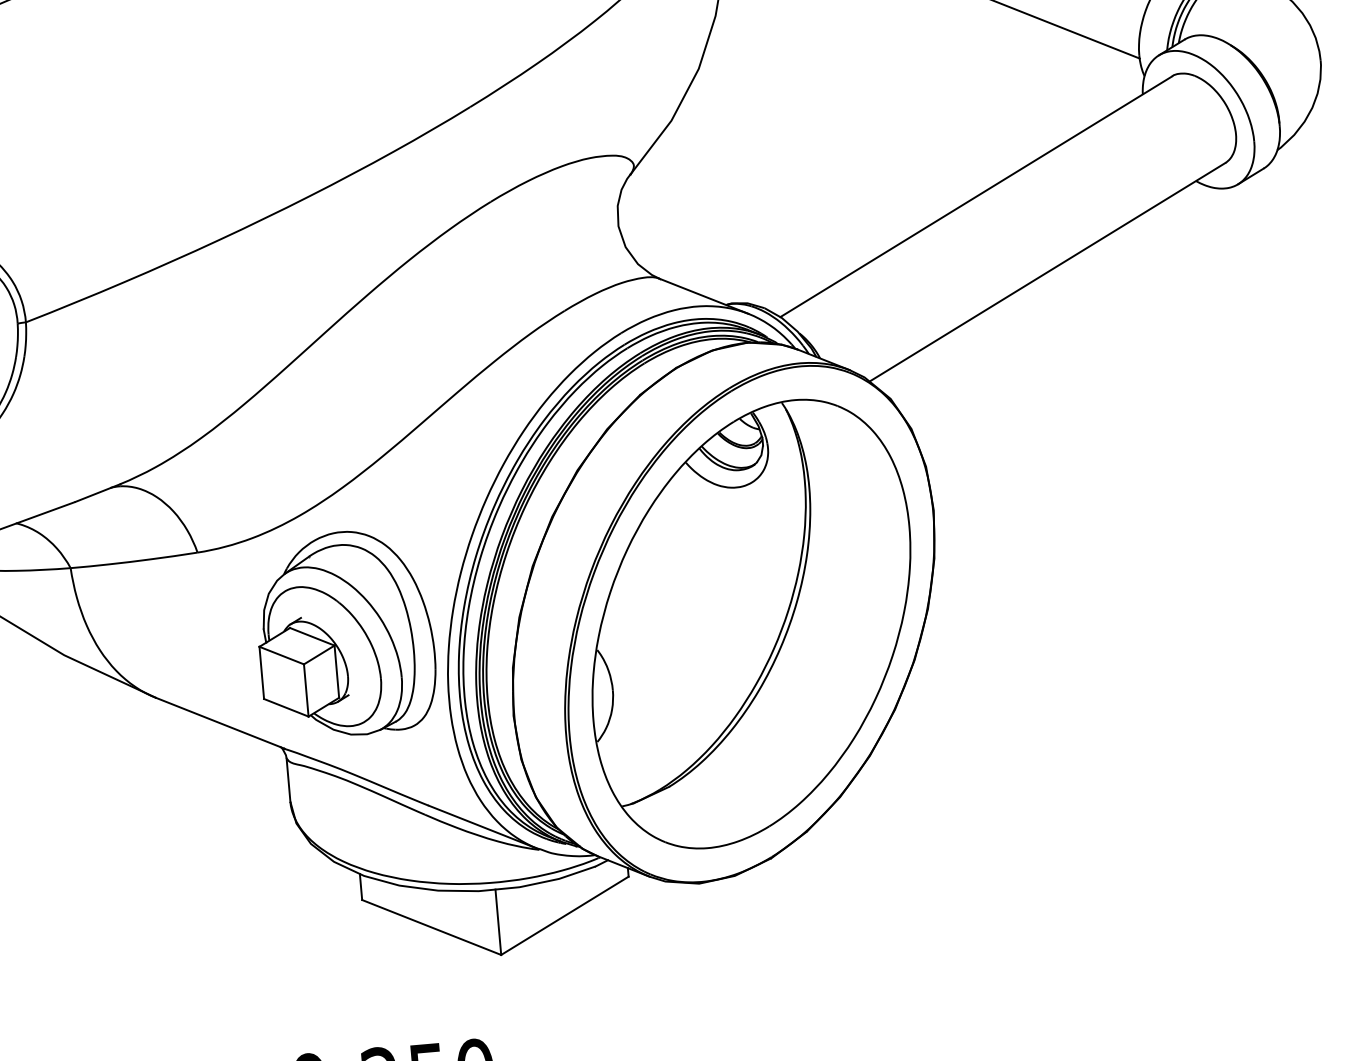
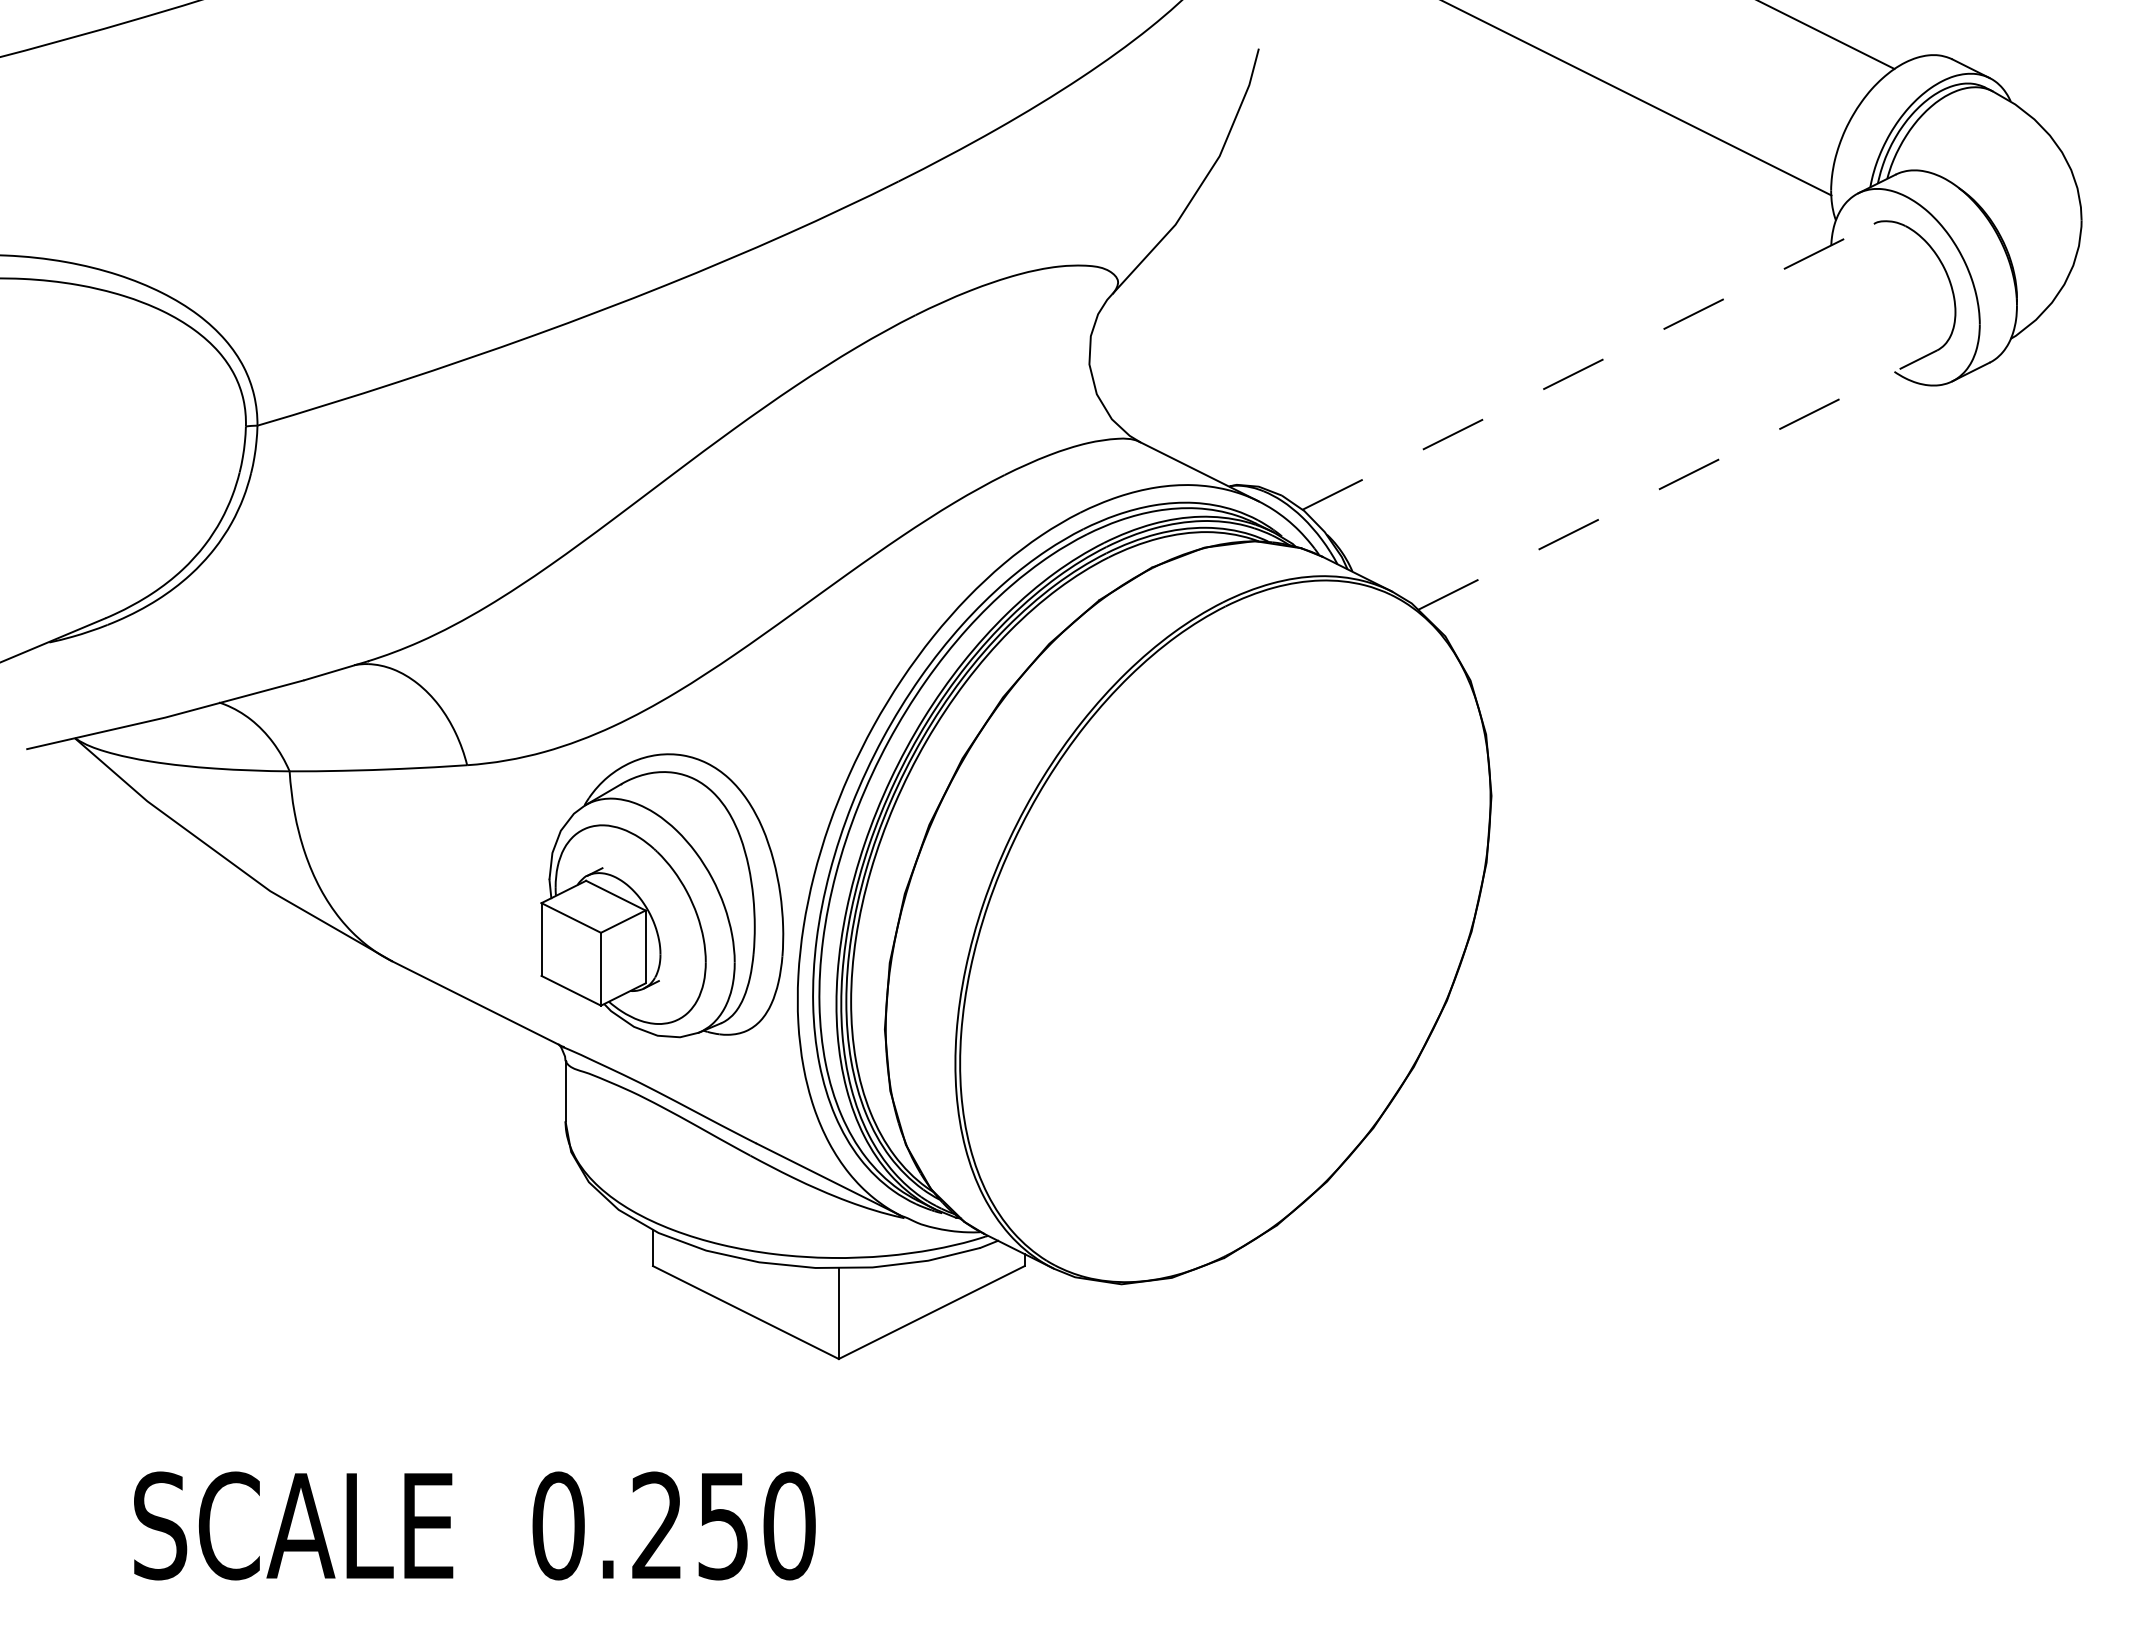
line: (976, 196) -> (1588, 366), solid -> dashed
line: (1047, 271) -> (1678, 479), solid -> dashed
part: (751, 624) -> (1225, 931), removed

